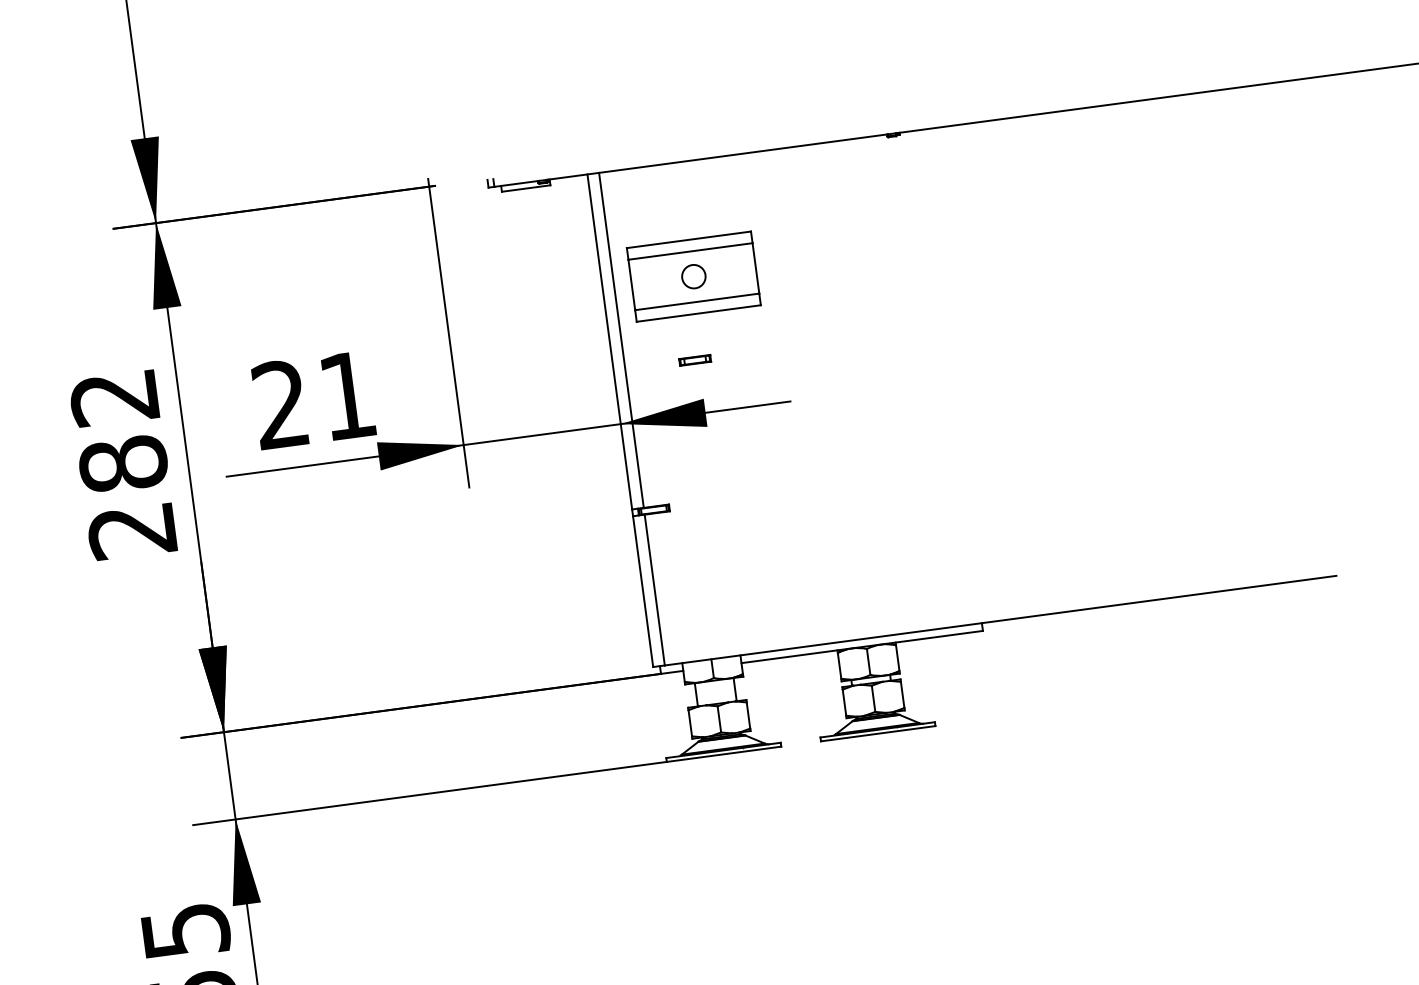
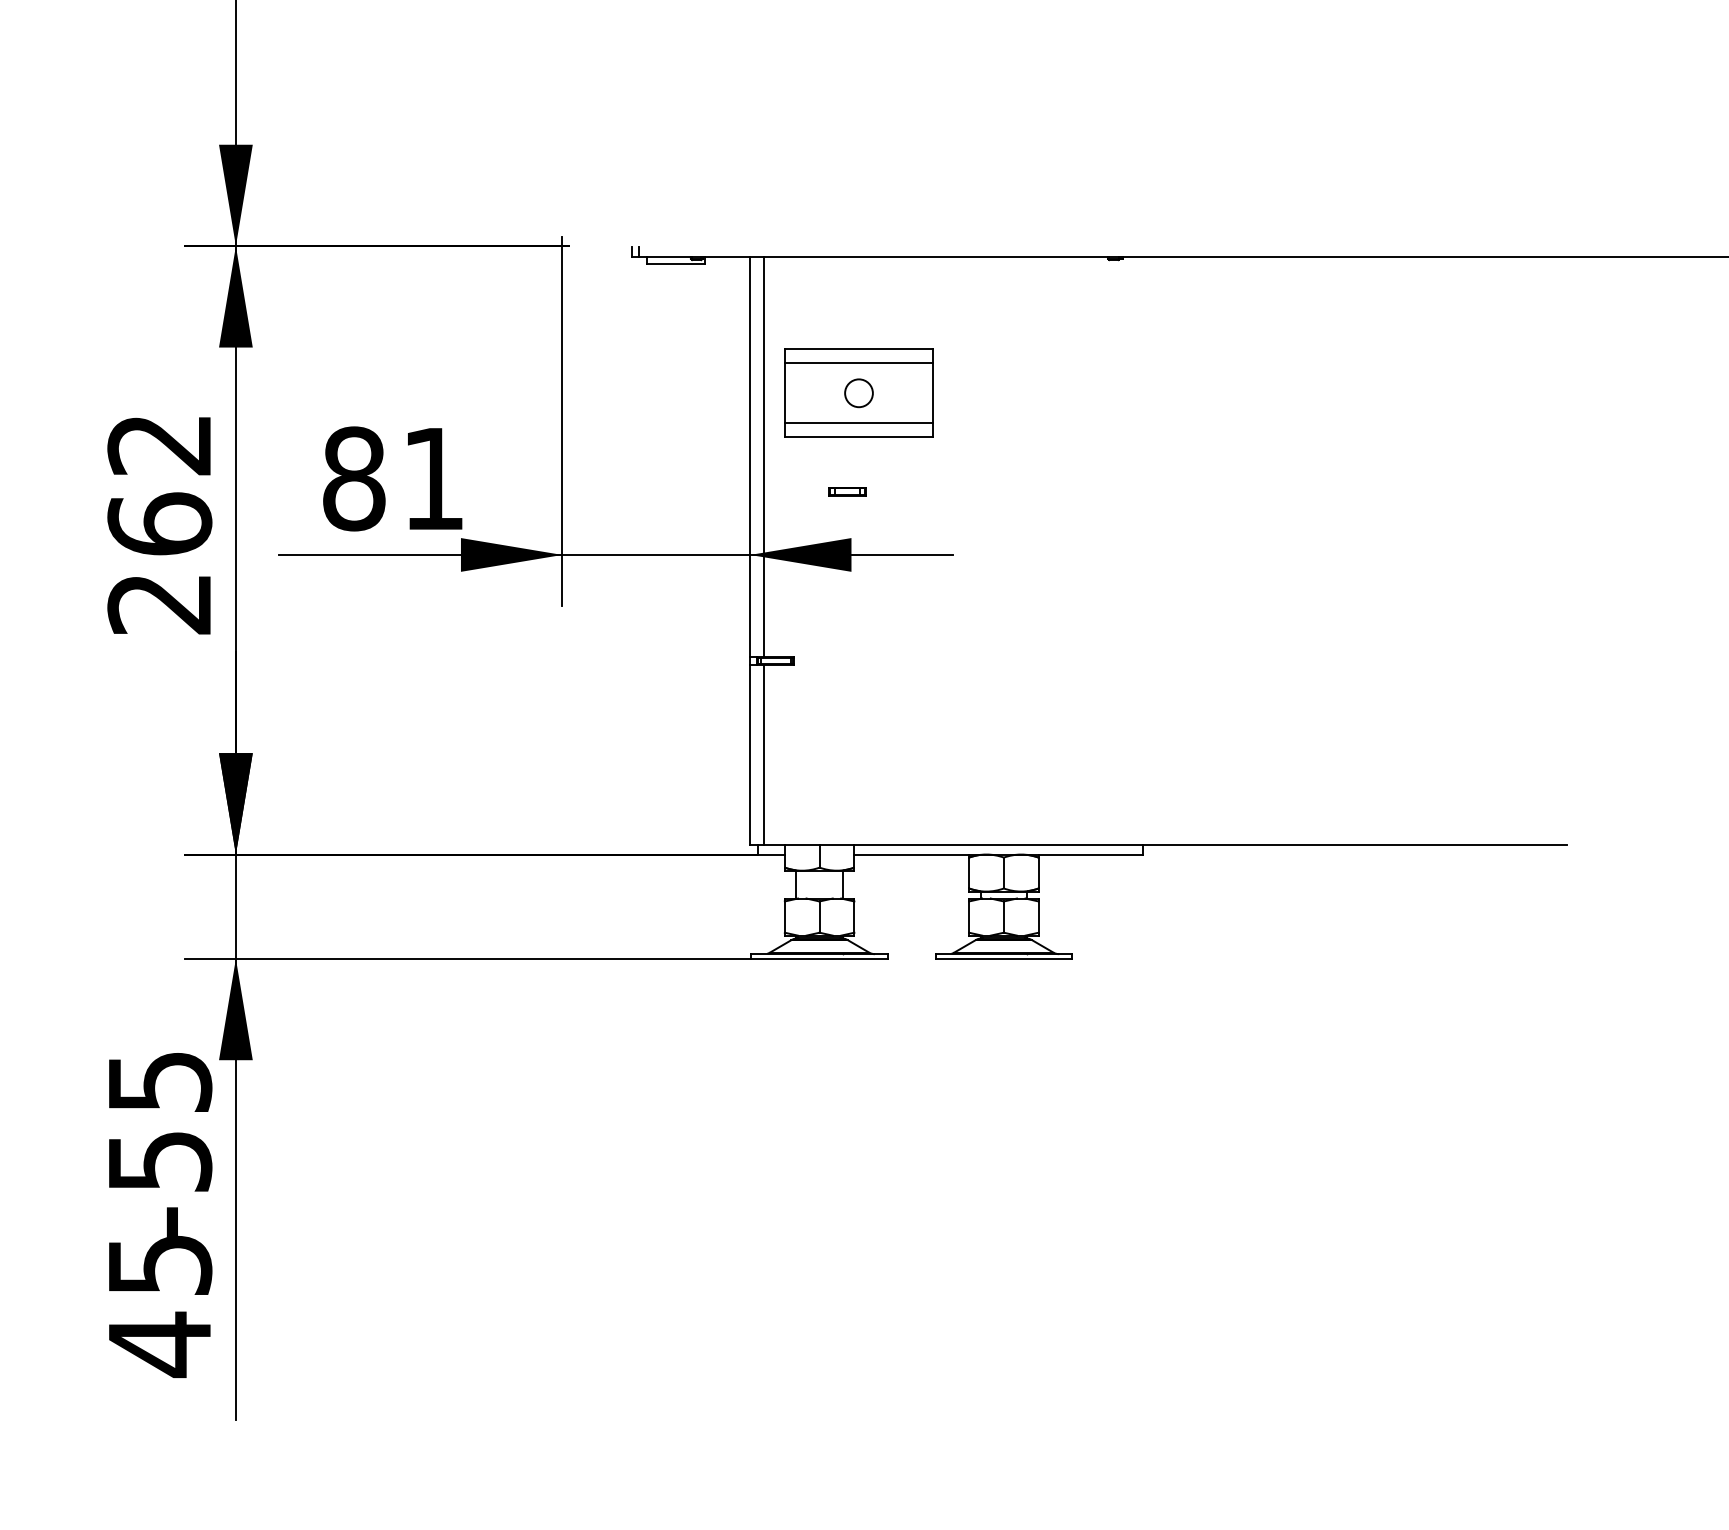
text: (281, 404) -> (354, 478), 21 -> 81
text: (123, 463) -> (159, 523), 282 -> 262

